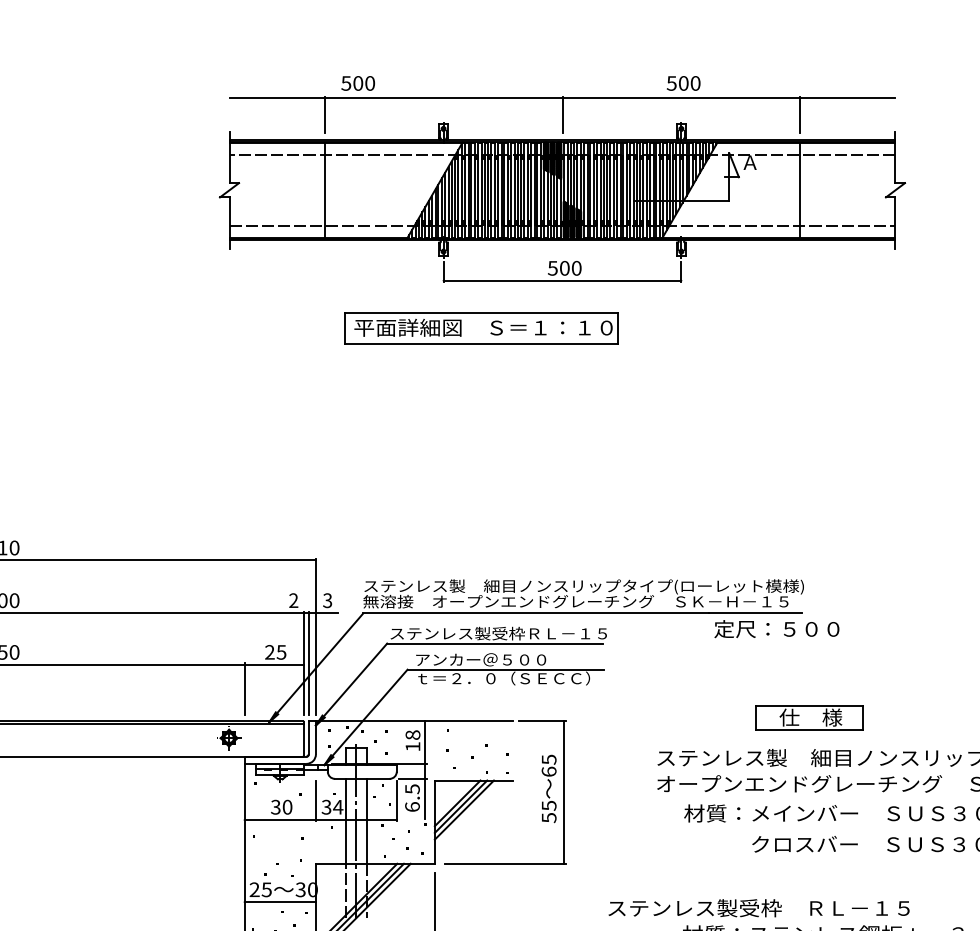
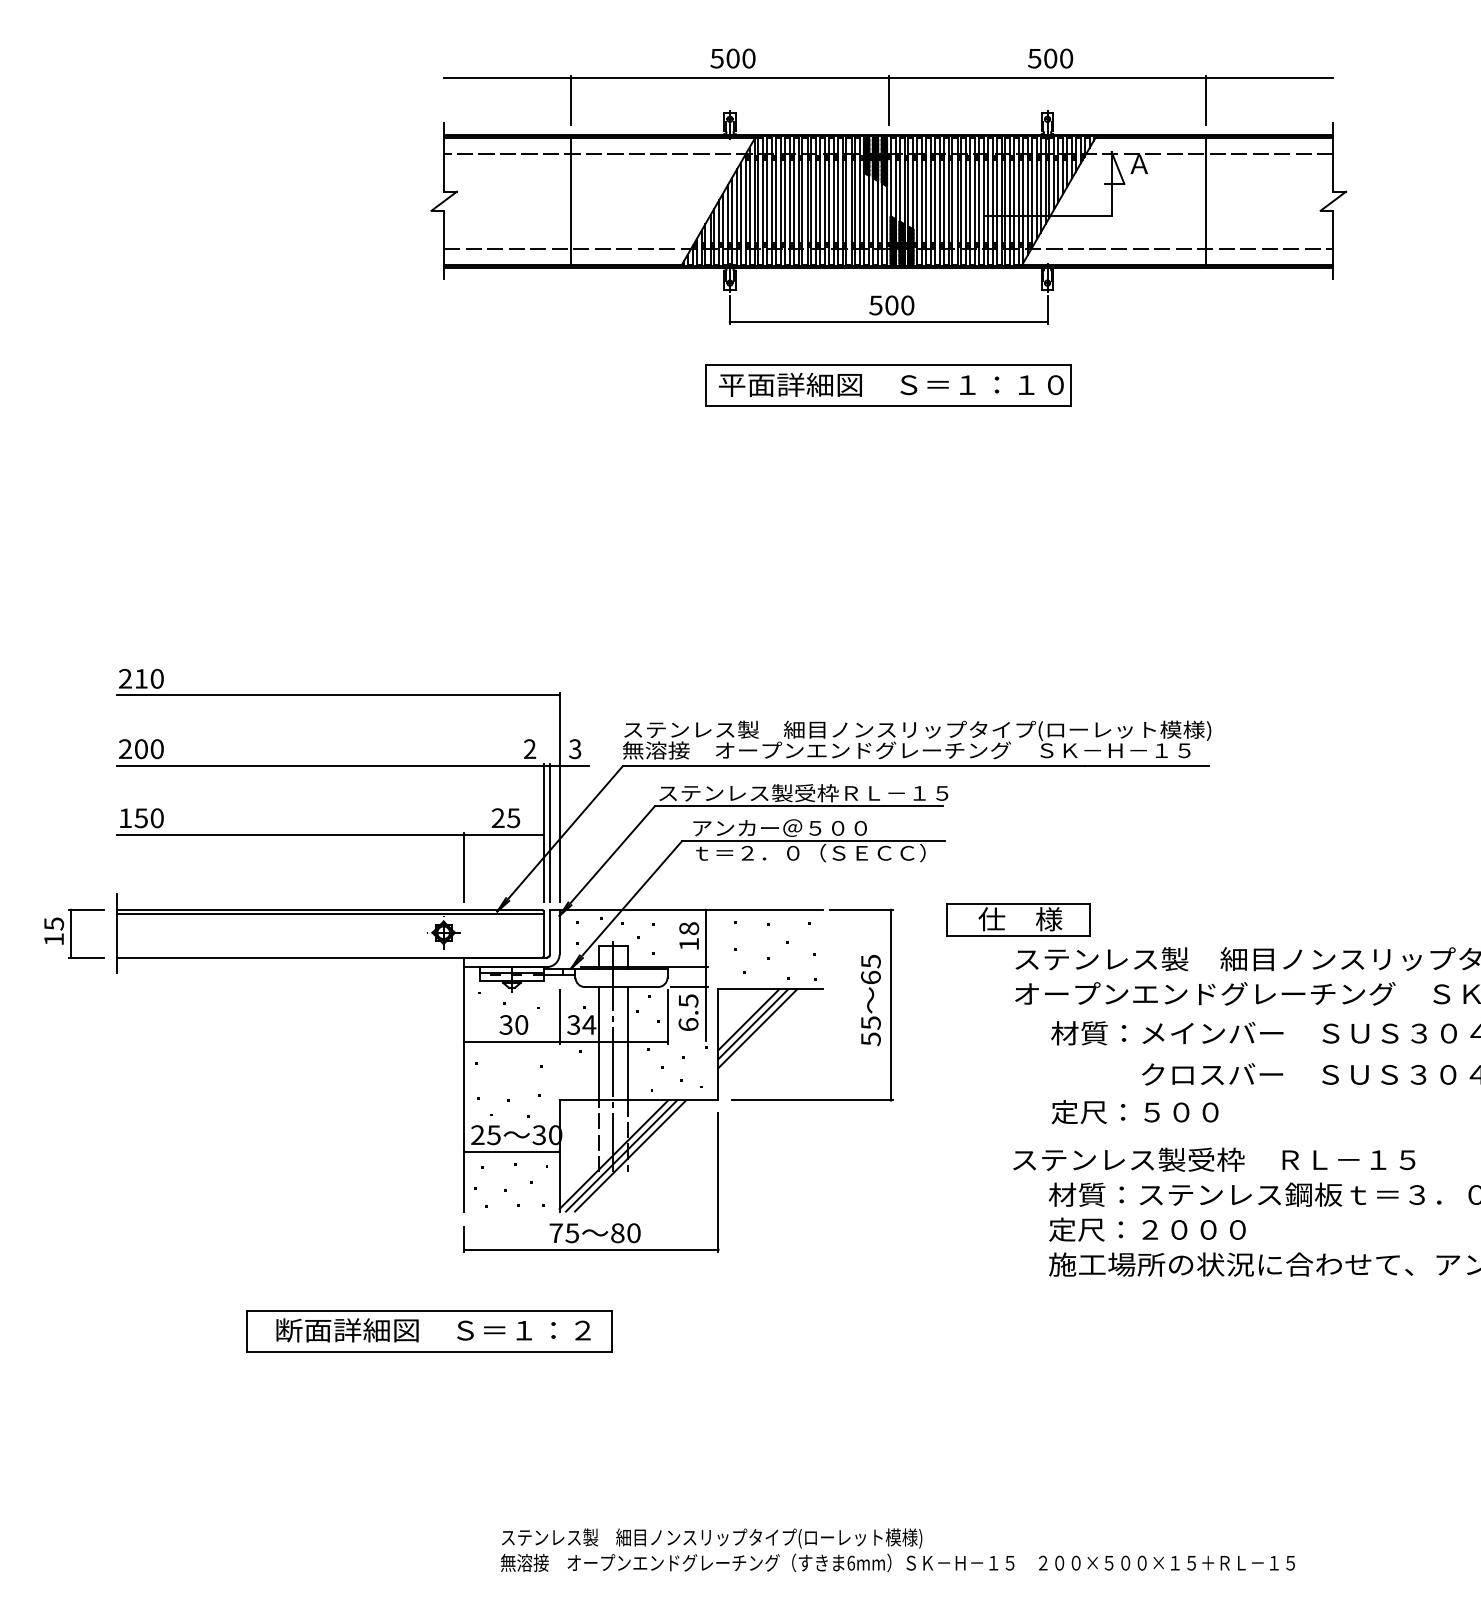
text: (357, 83) -> (732, 58), moved
part: (481, 328) -> (888, 385), moved
text: (776, 629) -> (1134, 1112), moved
part: (809, 717) -> (1018, 919), moved
text: (759, 908) -> (1214, 1159), moved

